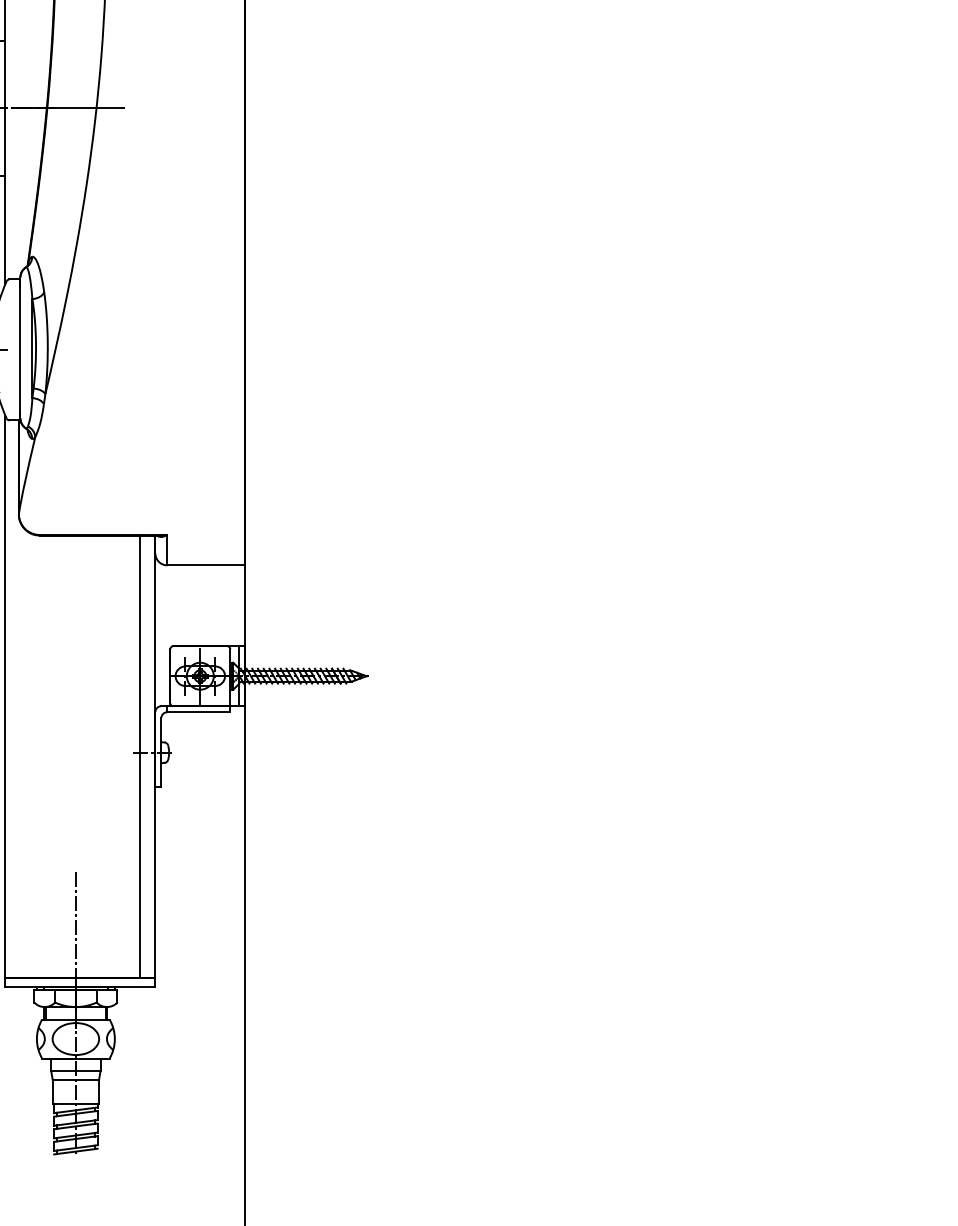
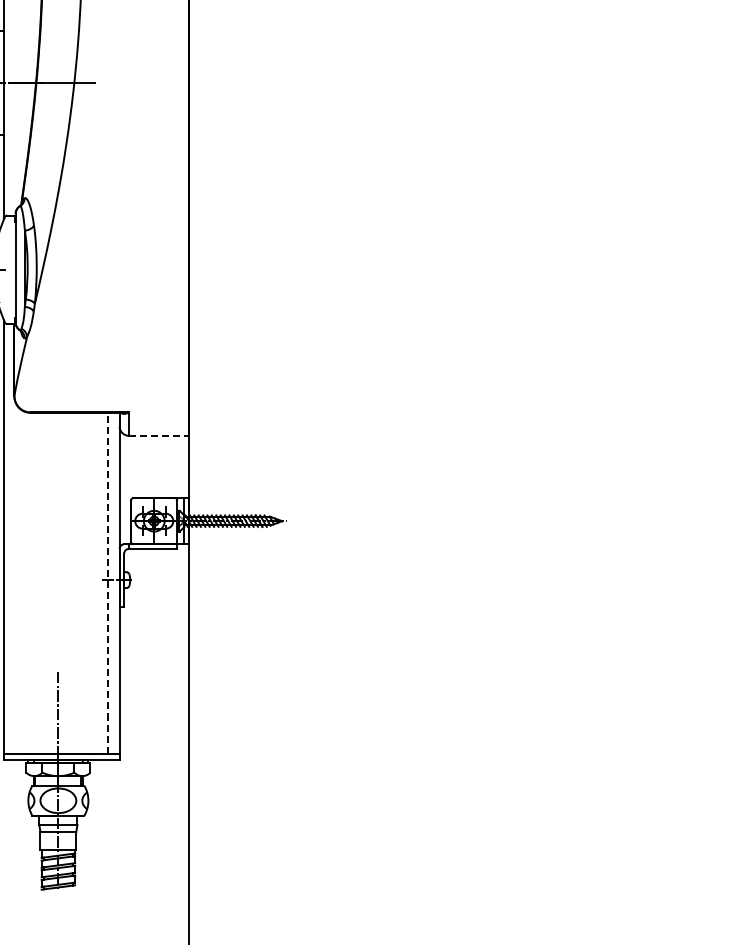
line: (207, 564) -> (159, 435), solid -> dashed
line: (140, 755) -> (108, 582), solid -> dashed

